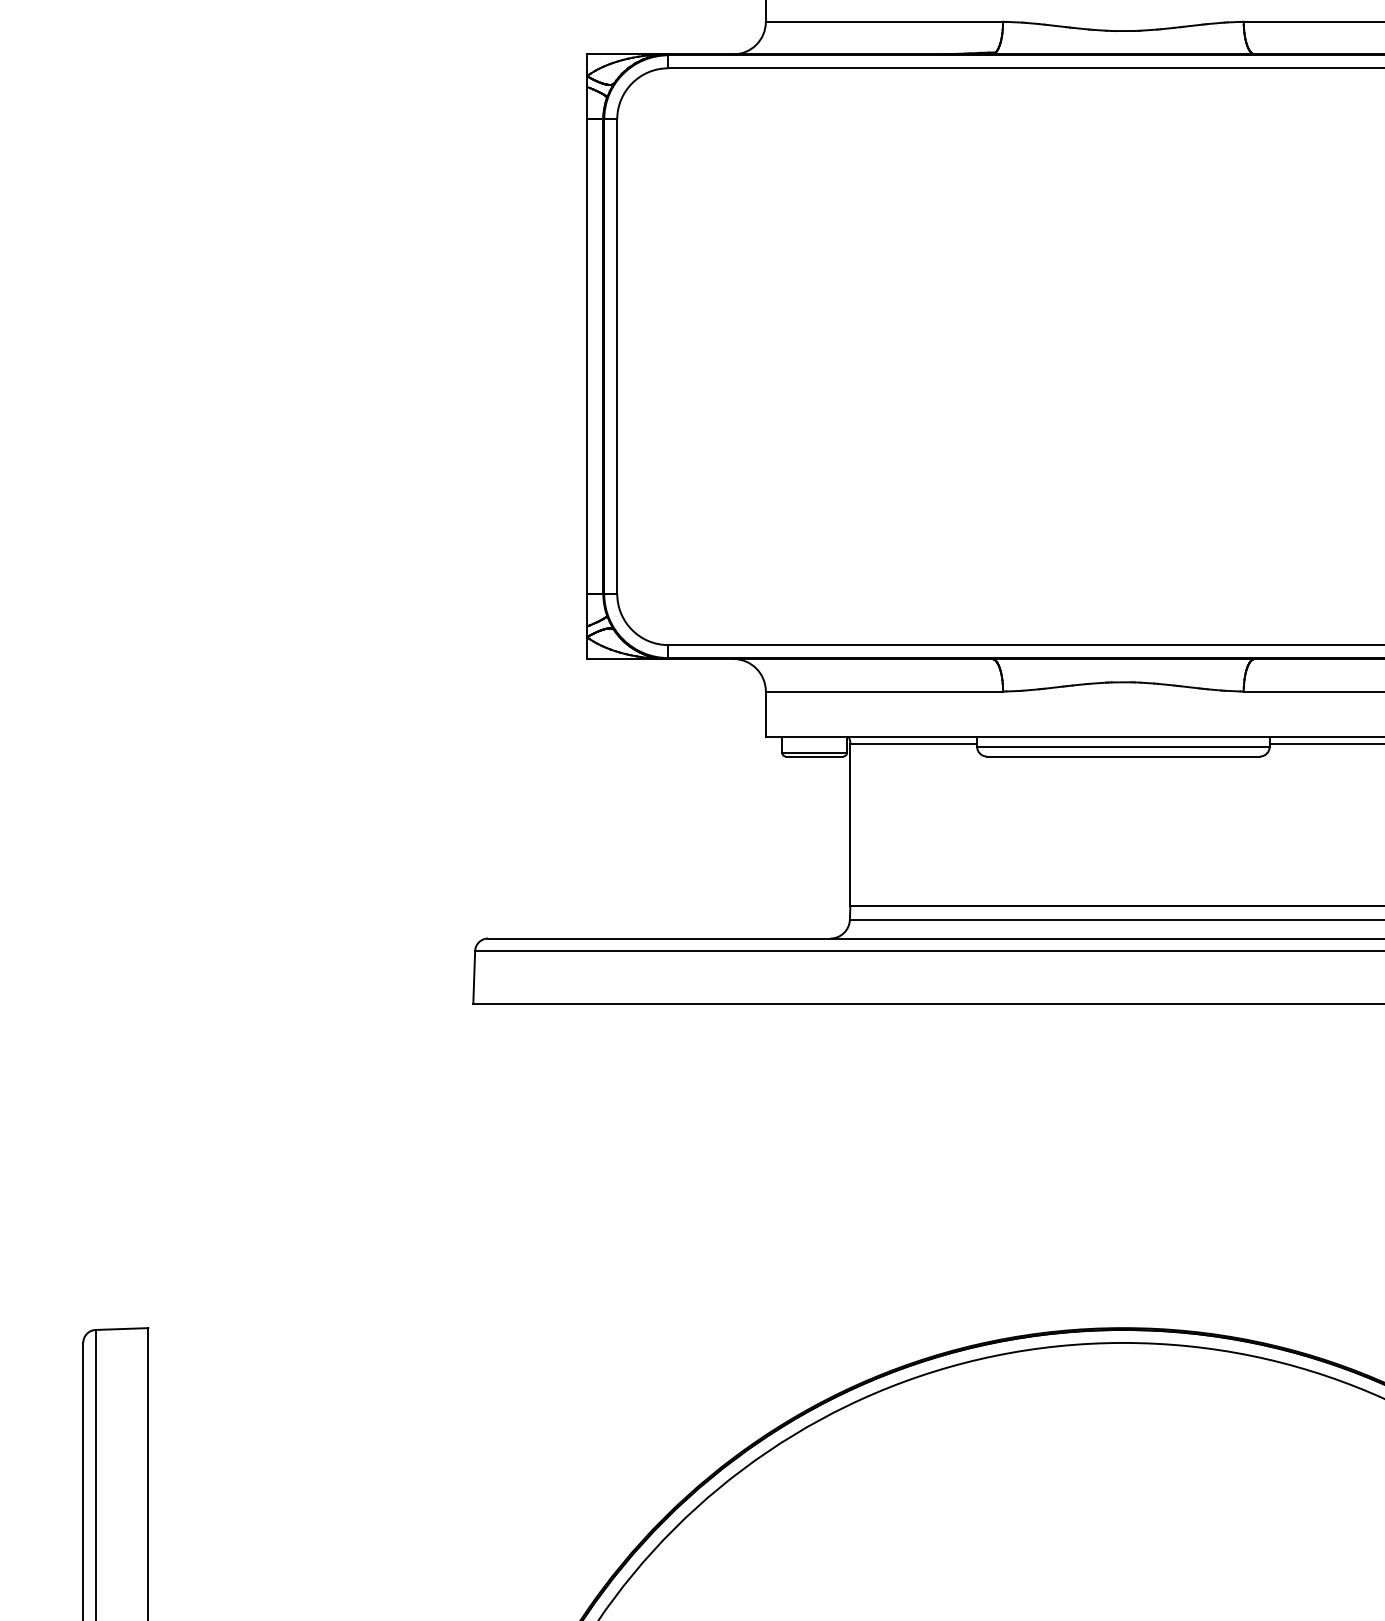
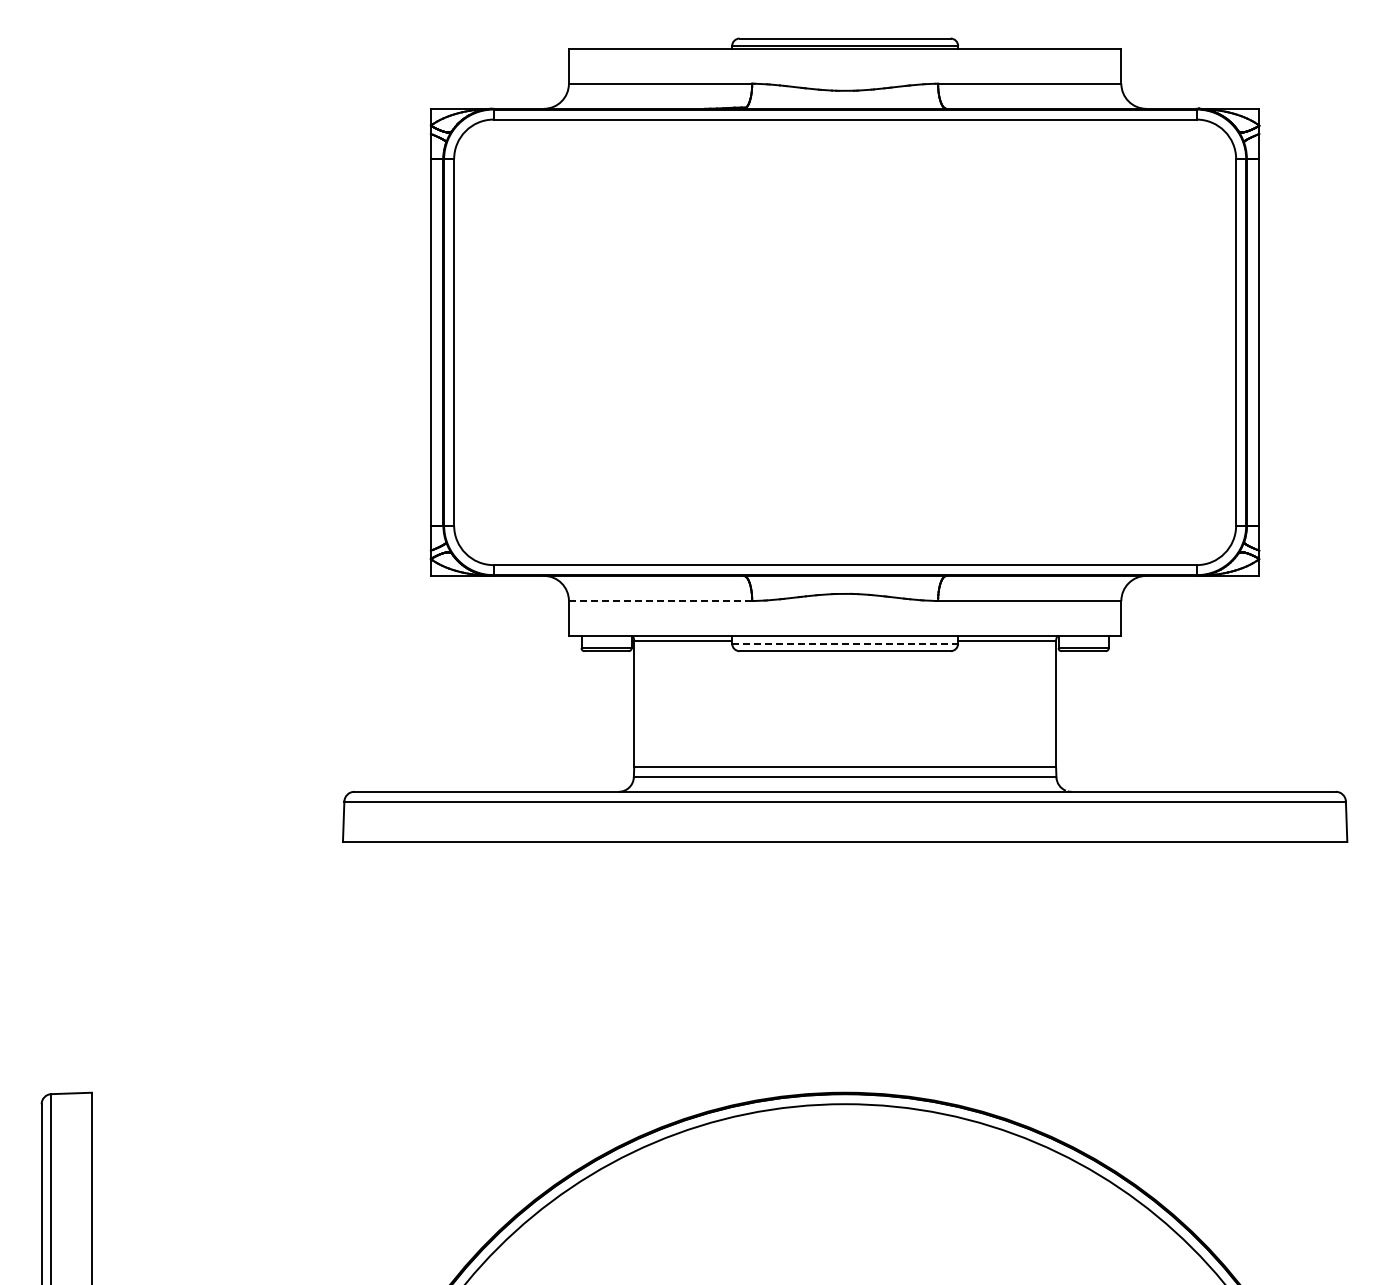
line: (884, 690) -> (660, 600), solid -> dashed
line: (1123, 746) -> (845, 643), solid -> dashed

